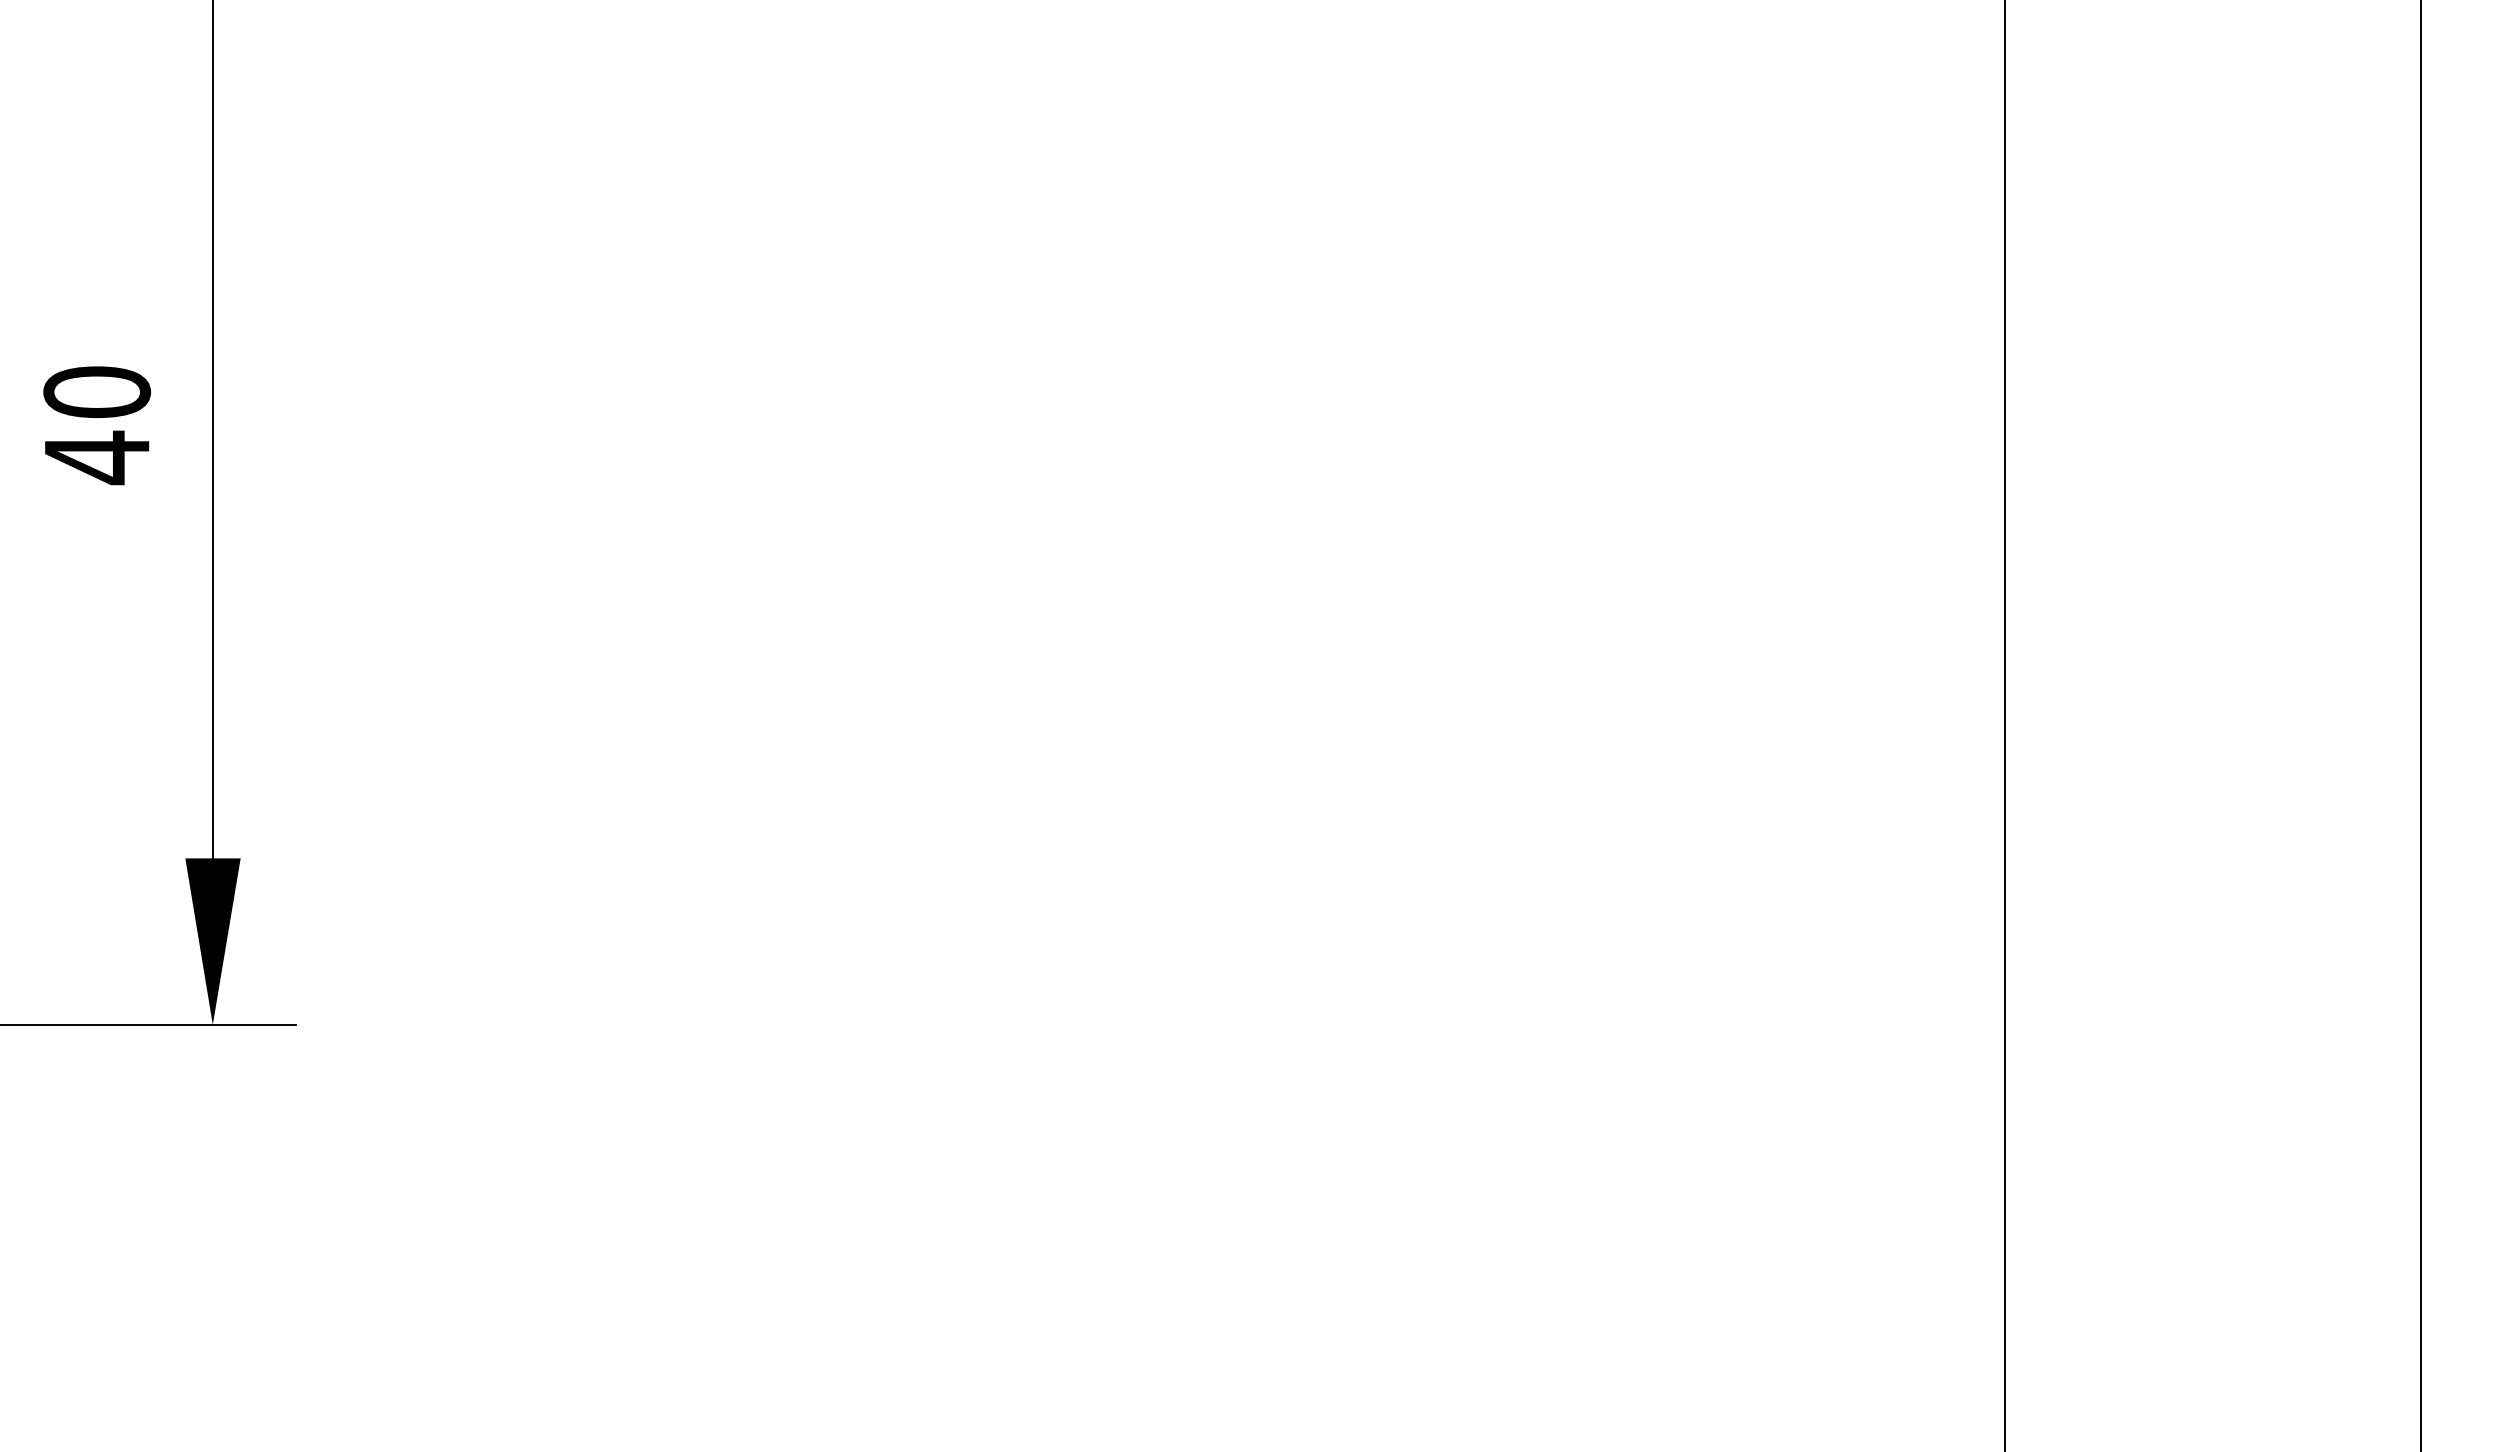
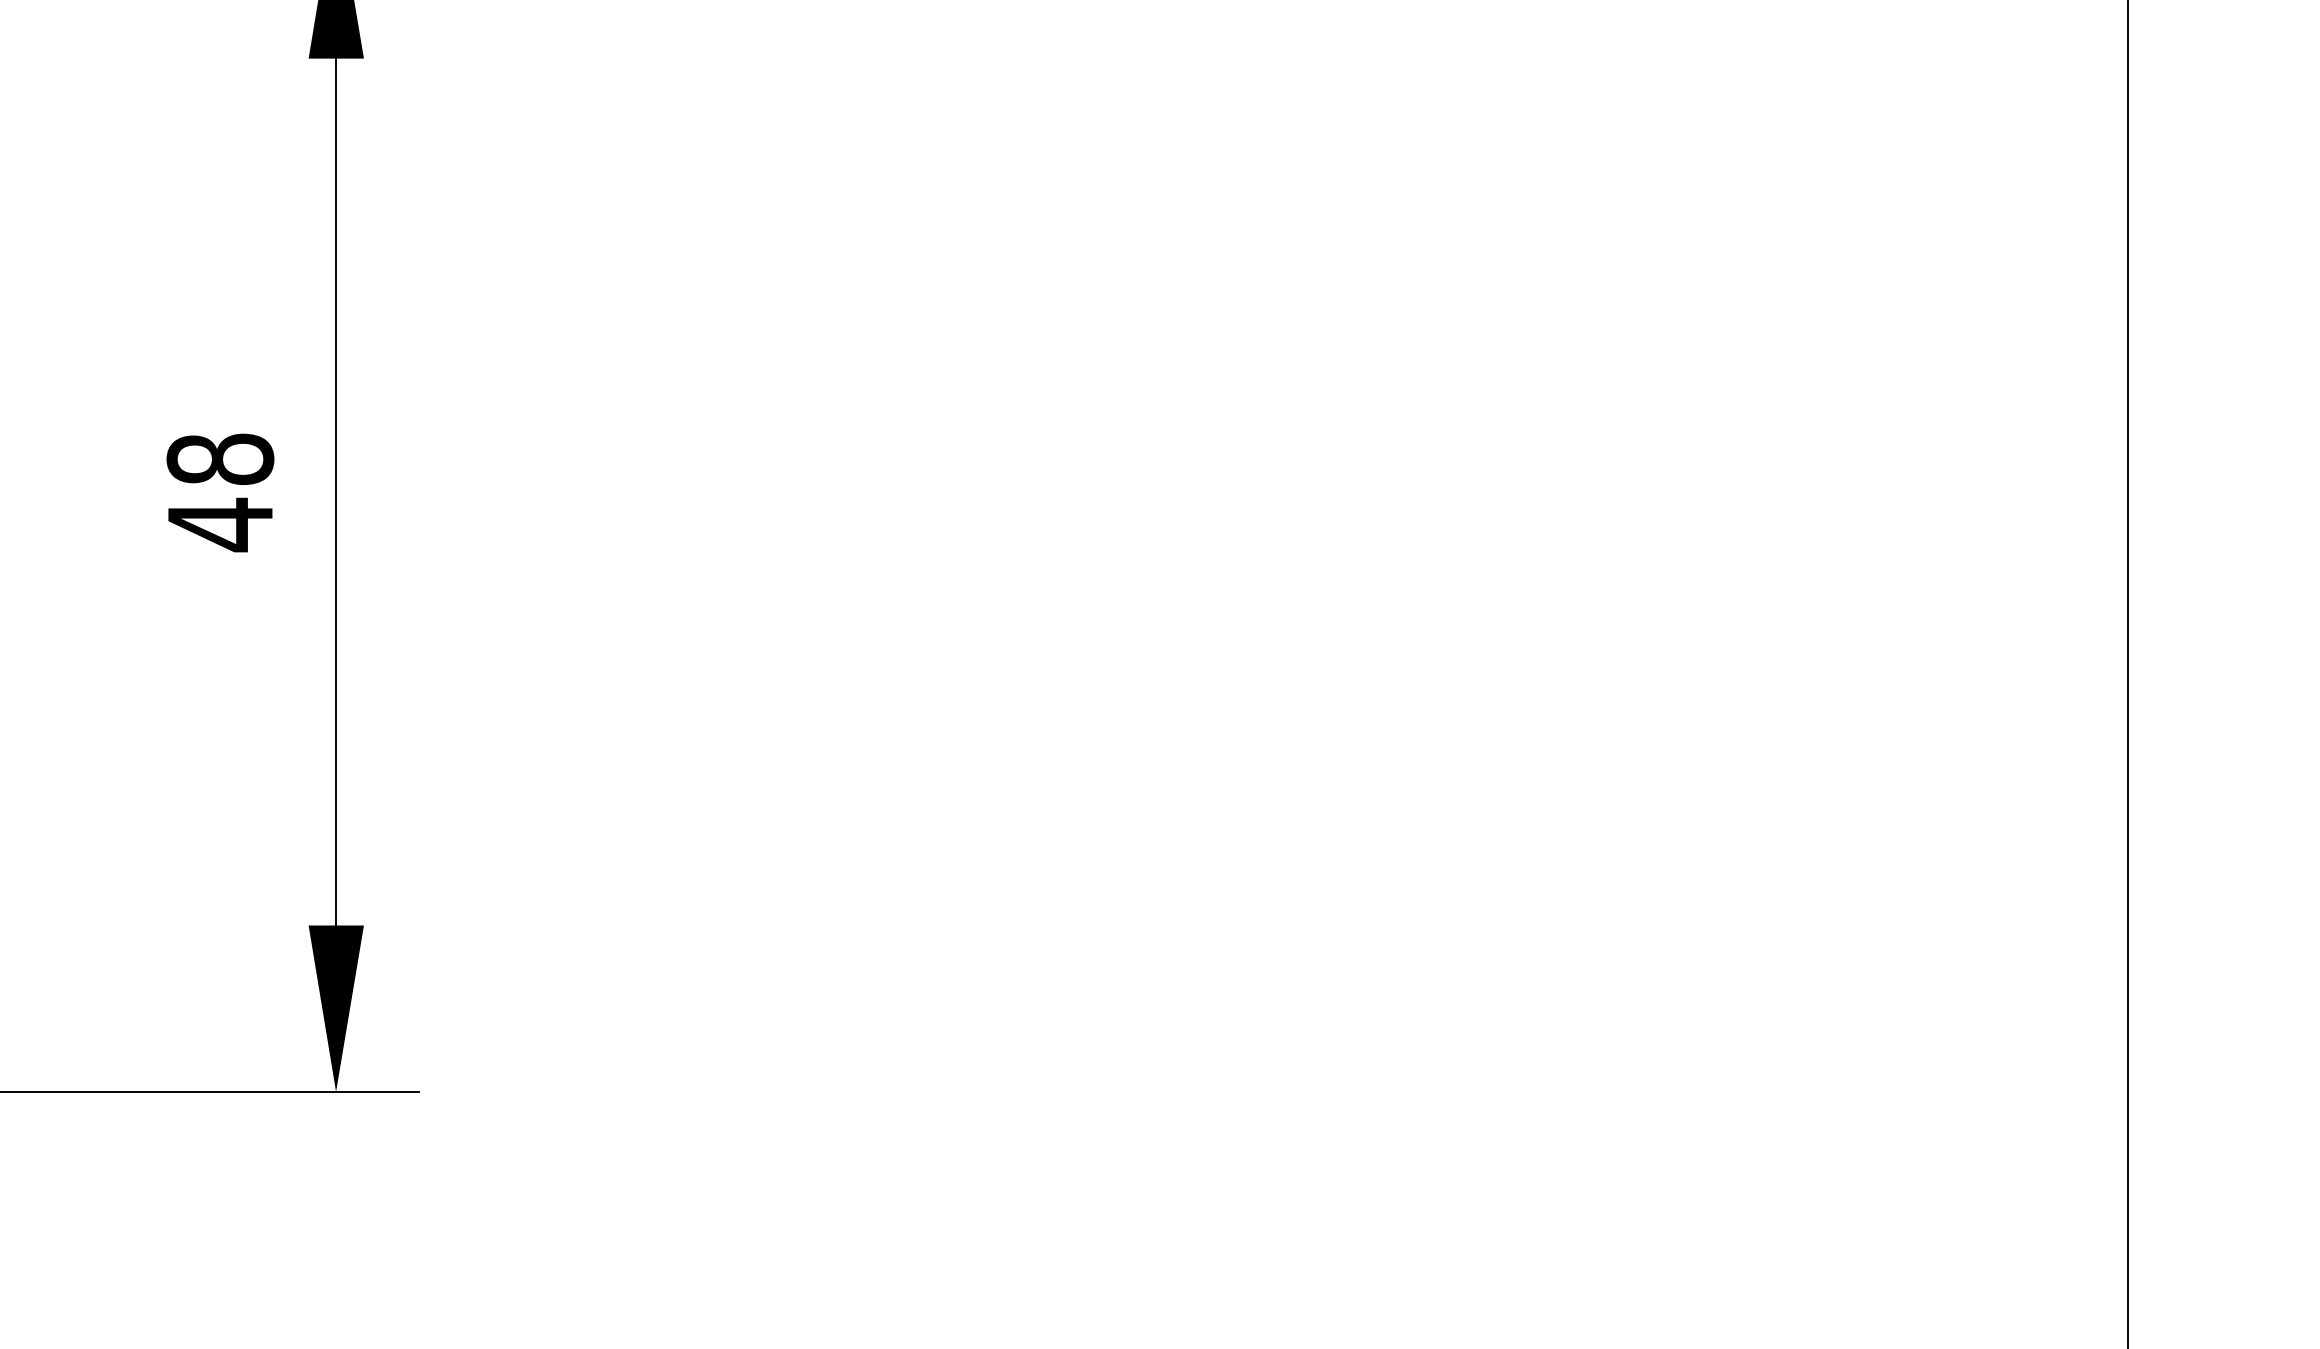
text: (96, 392) -> (219, 459), 40 -> 48

